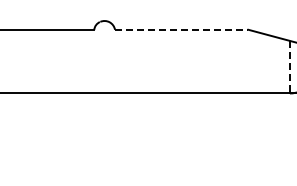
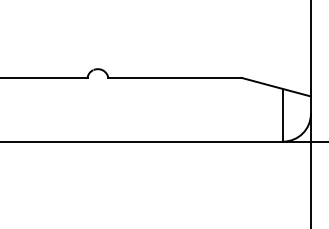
line: (182, 29) -> (175, 77), dashed -> solid
line: (290, 67) -> (283, 115), dashed -> solid

